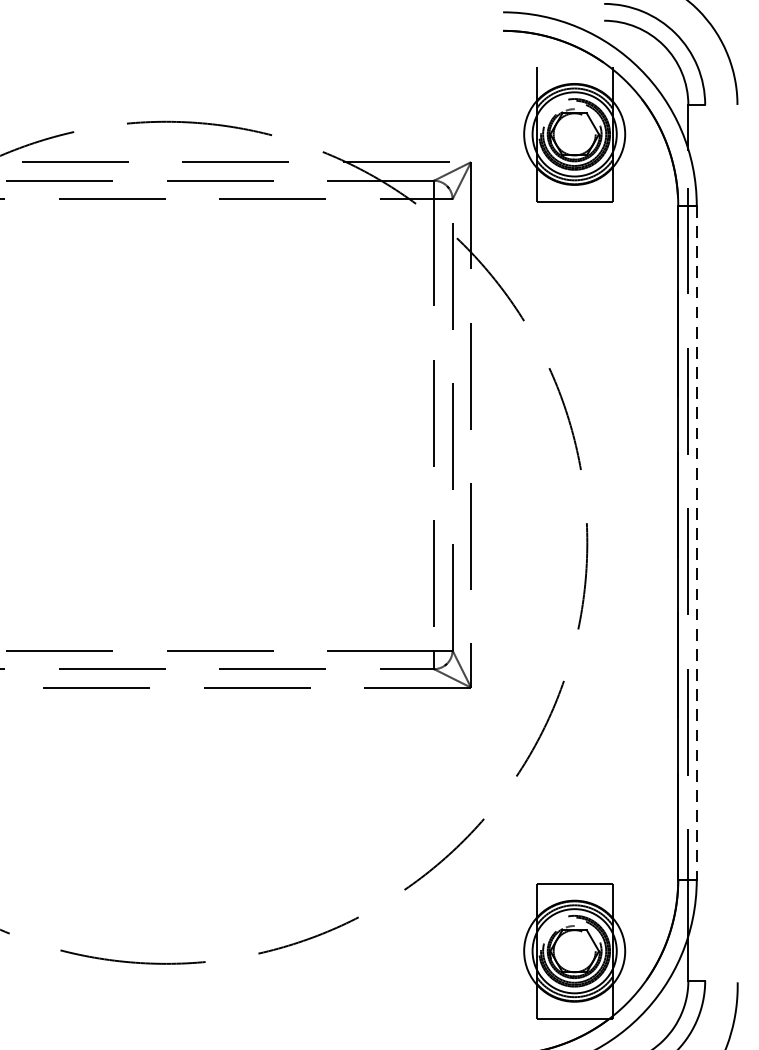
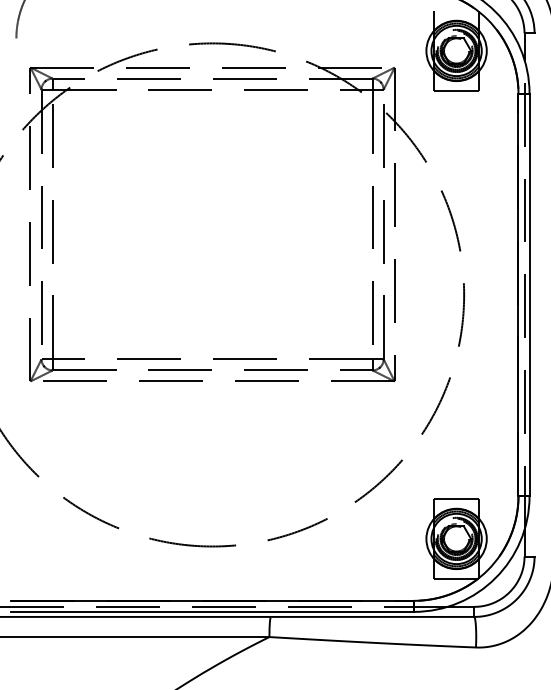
line: (696, 543) -> (529, 295), dashed -> solid

